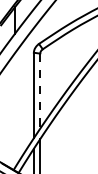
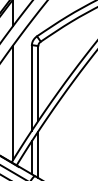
line: (40, 91) -> (38, 83), dashed -> solid
line: (15, 110) -> (13, 102), added

